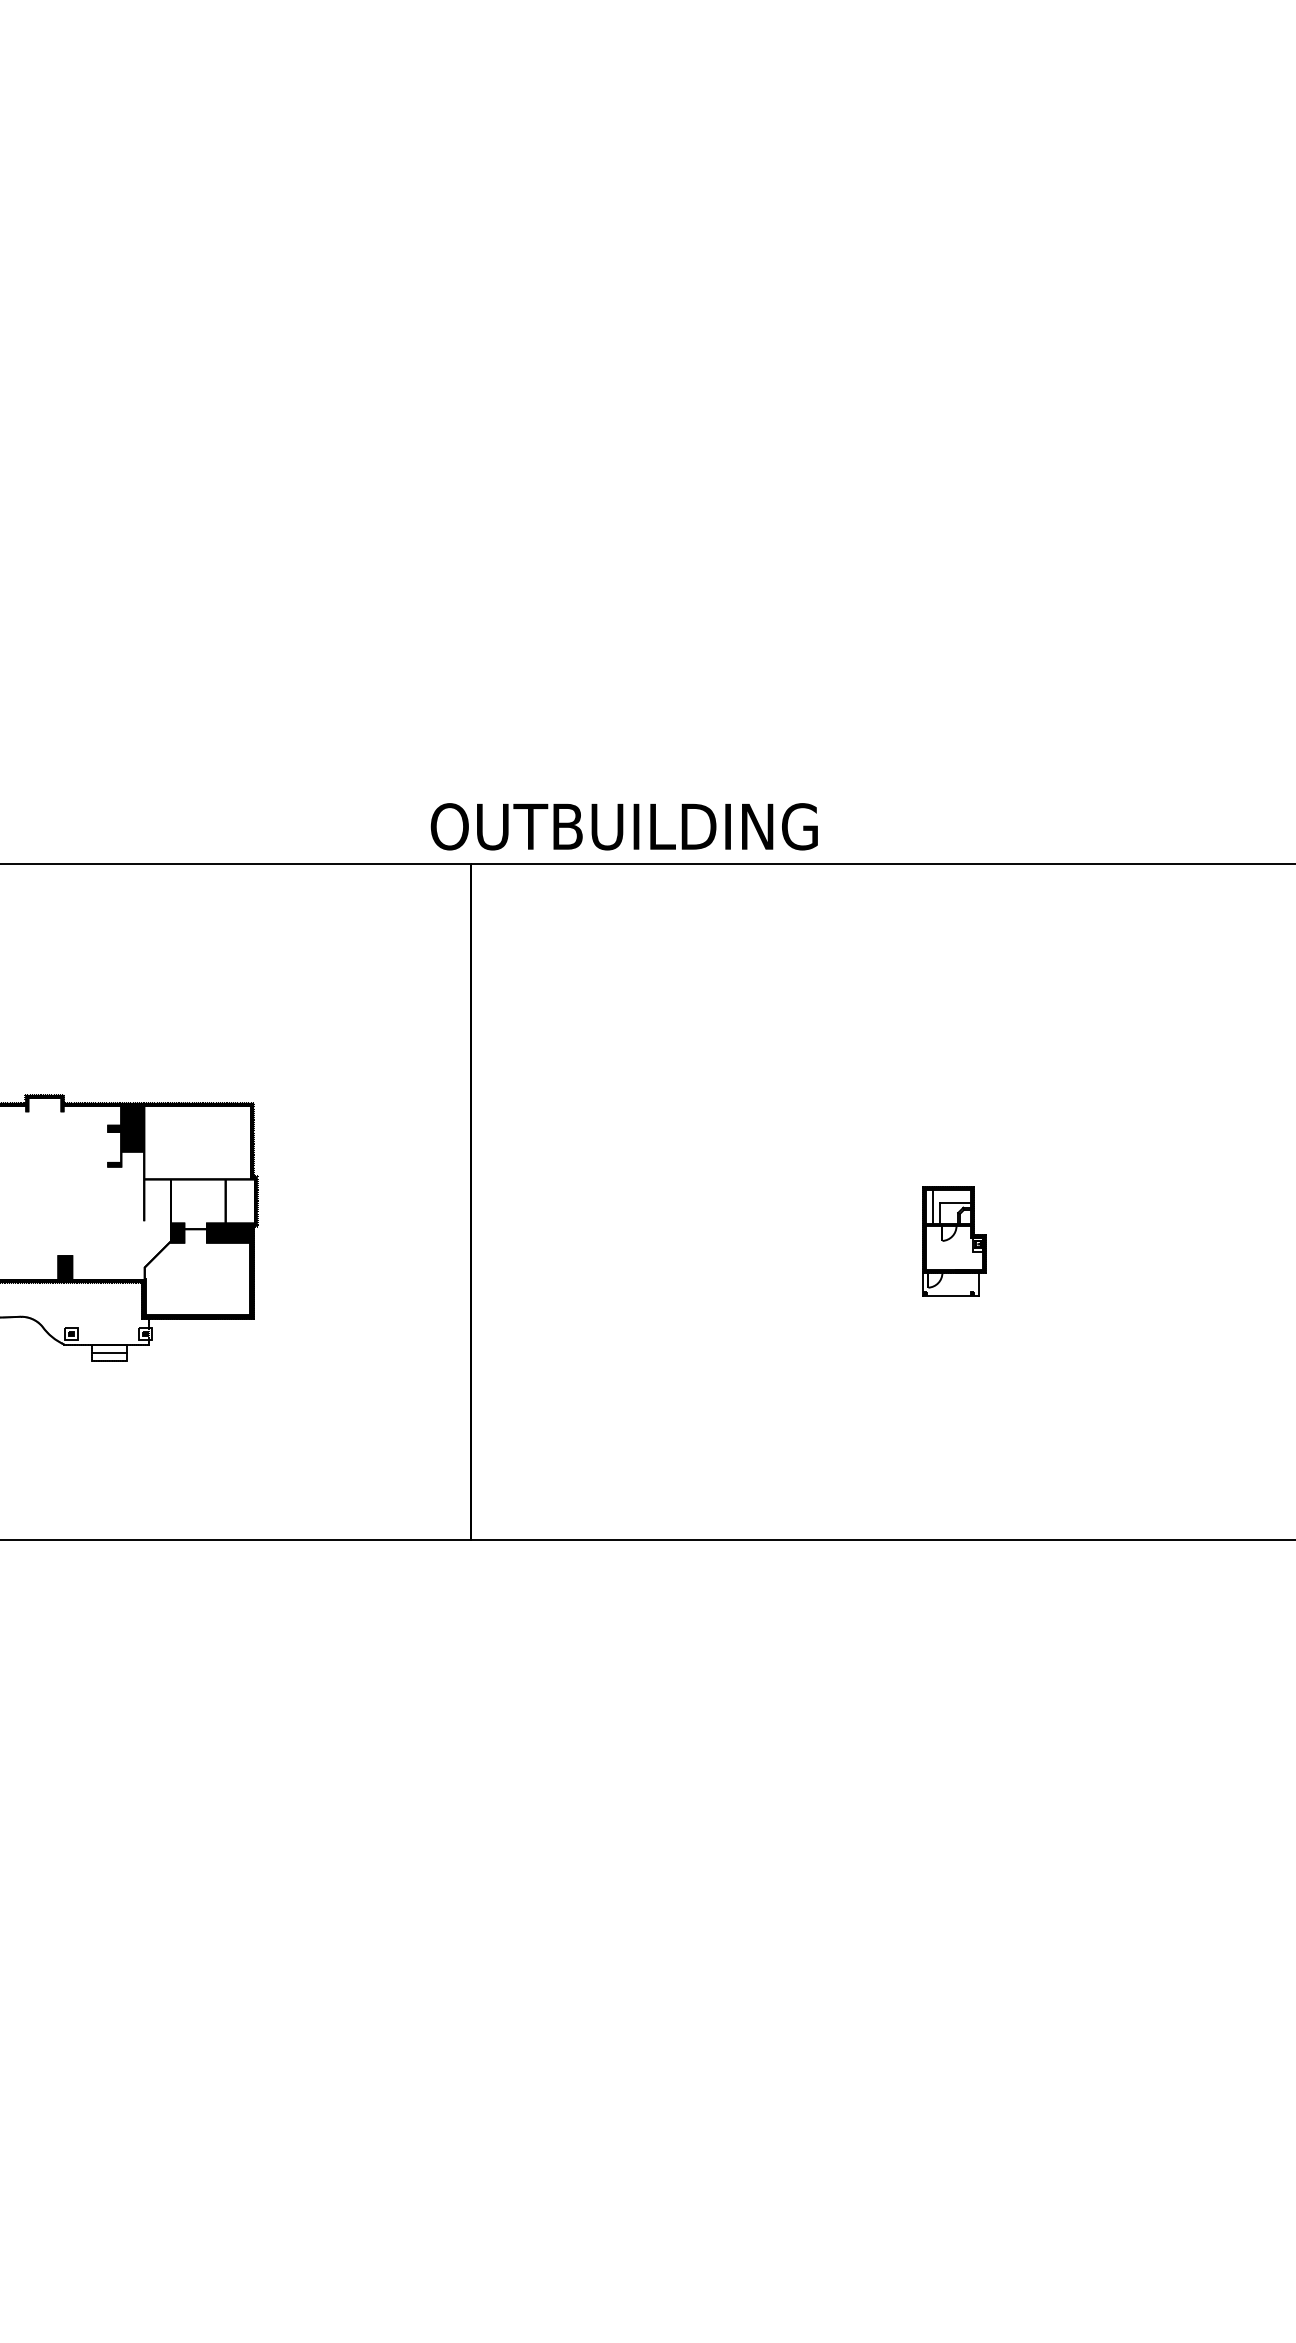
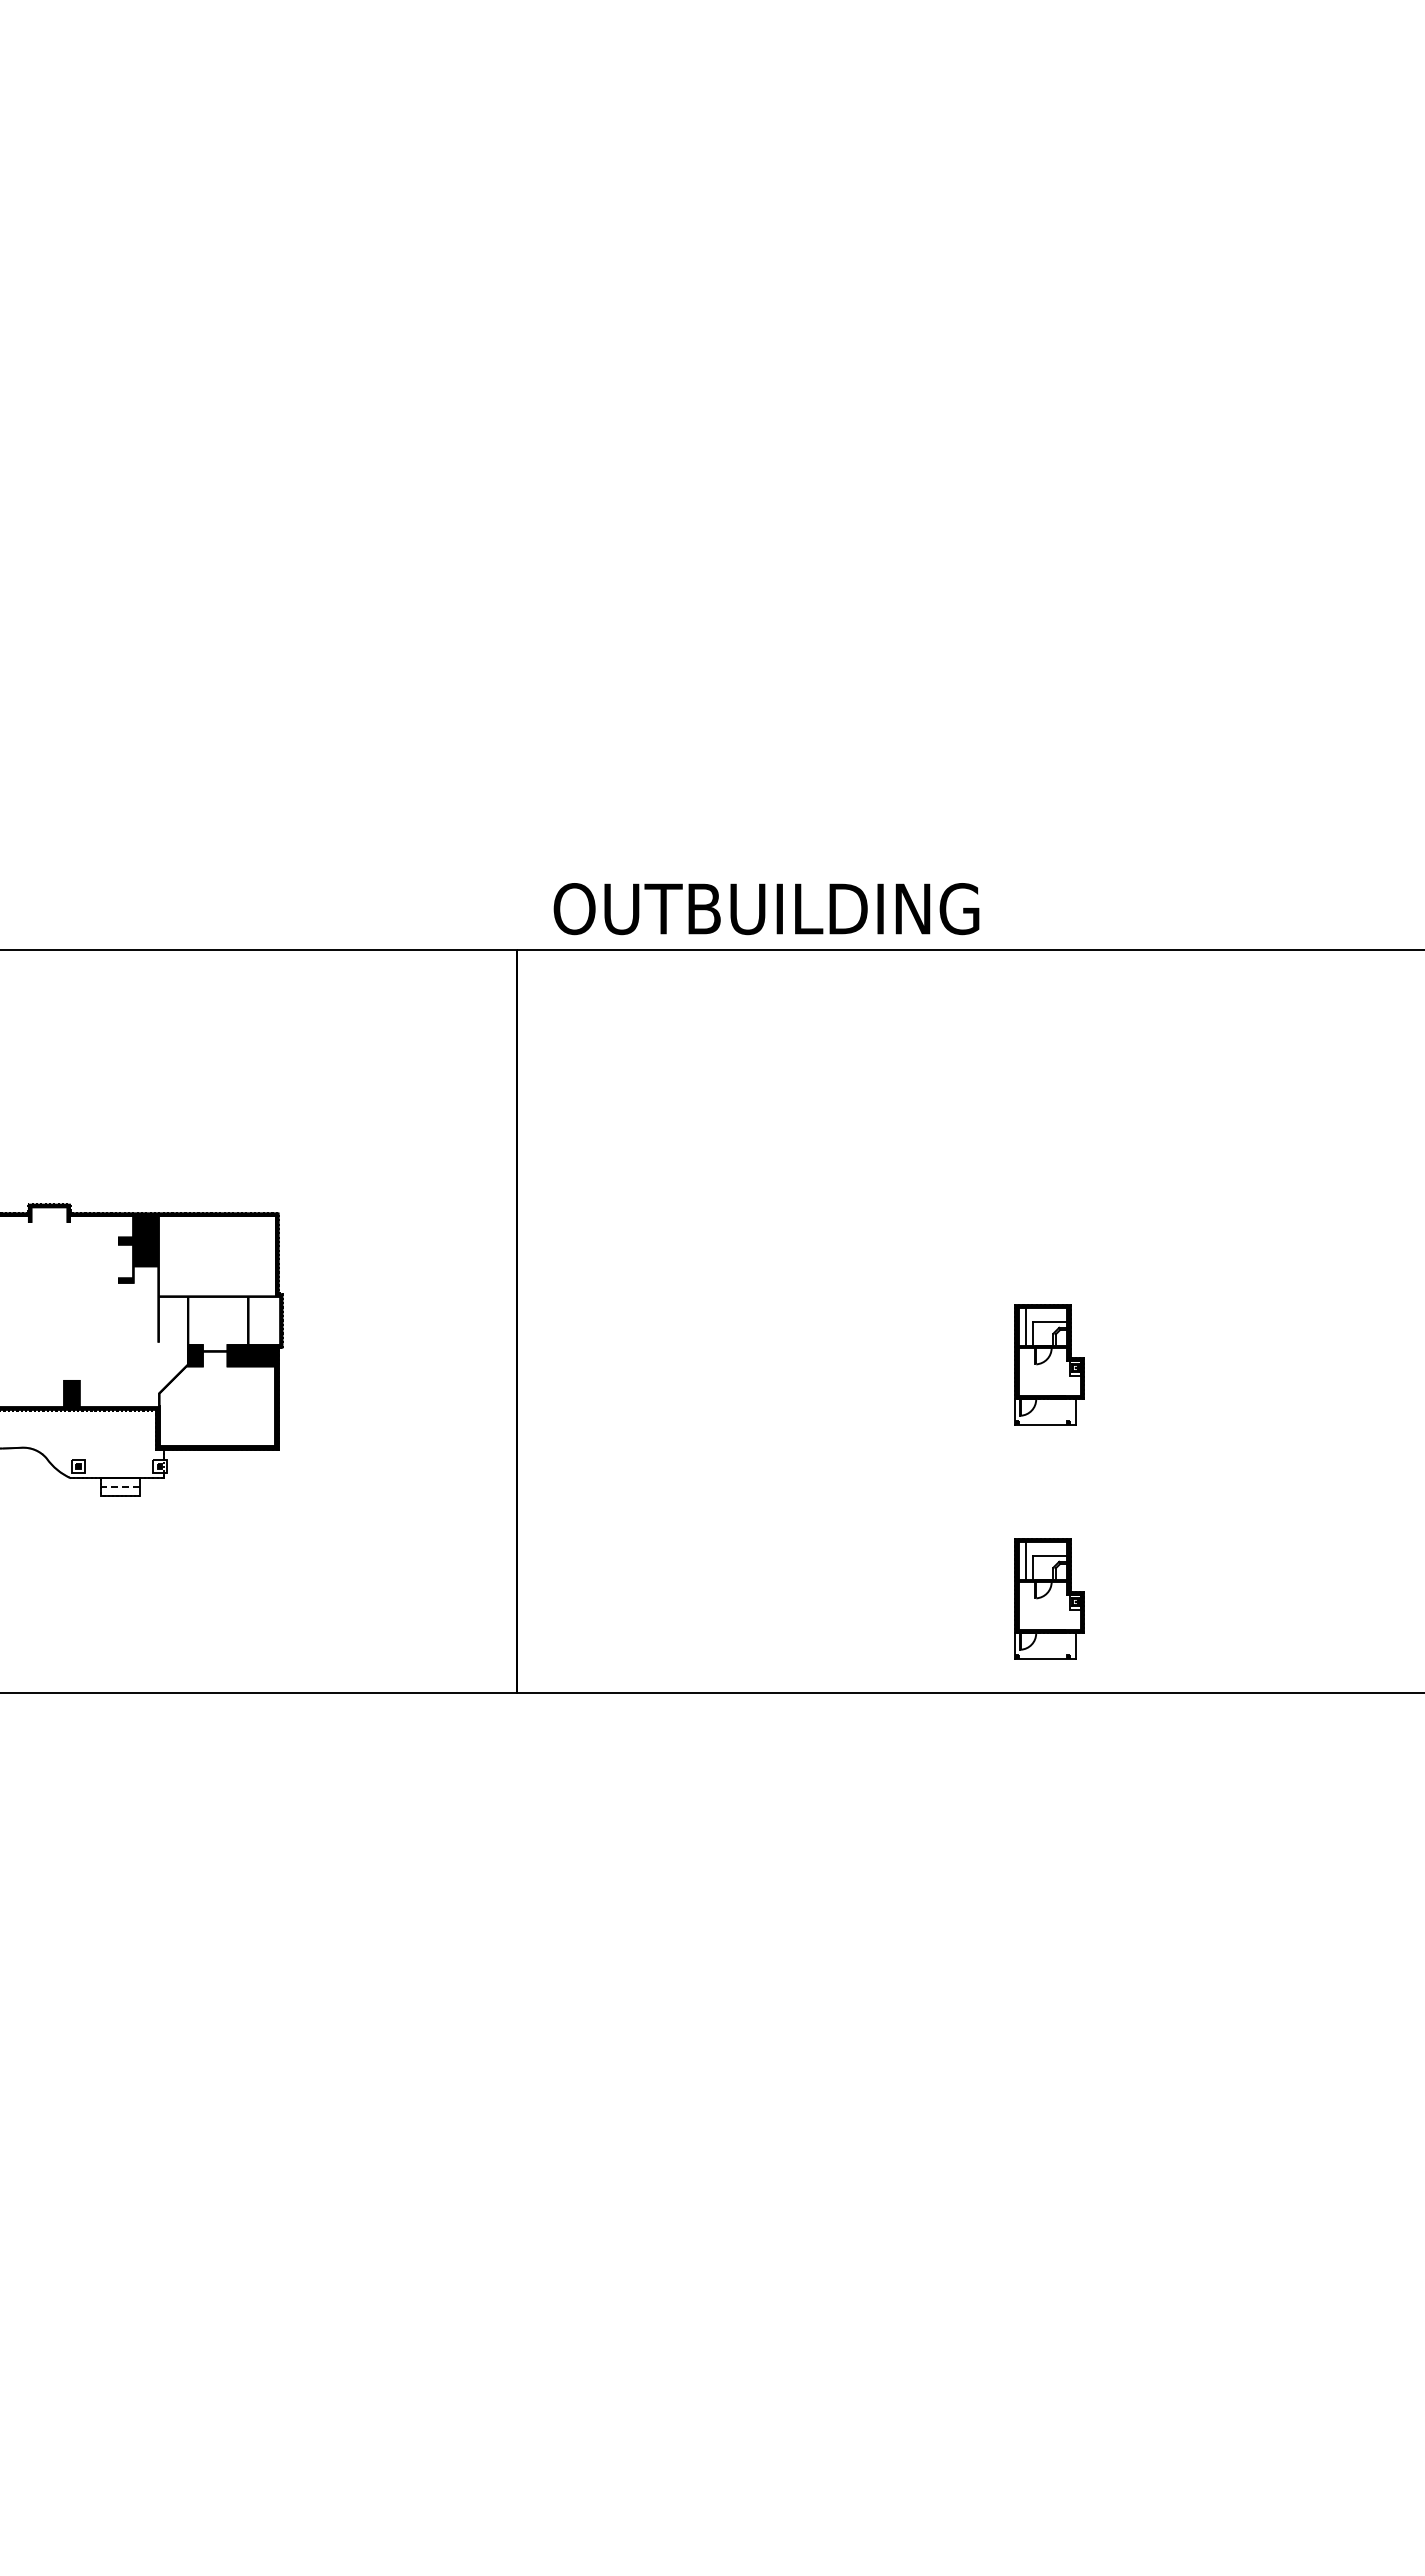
text: (624, 827) -> (766, 909), moved
line: (109, 1352) -> (120, 1487), solid -> dashed
part: (954, 1453) -> (1049, 1598), added

